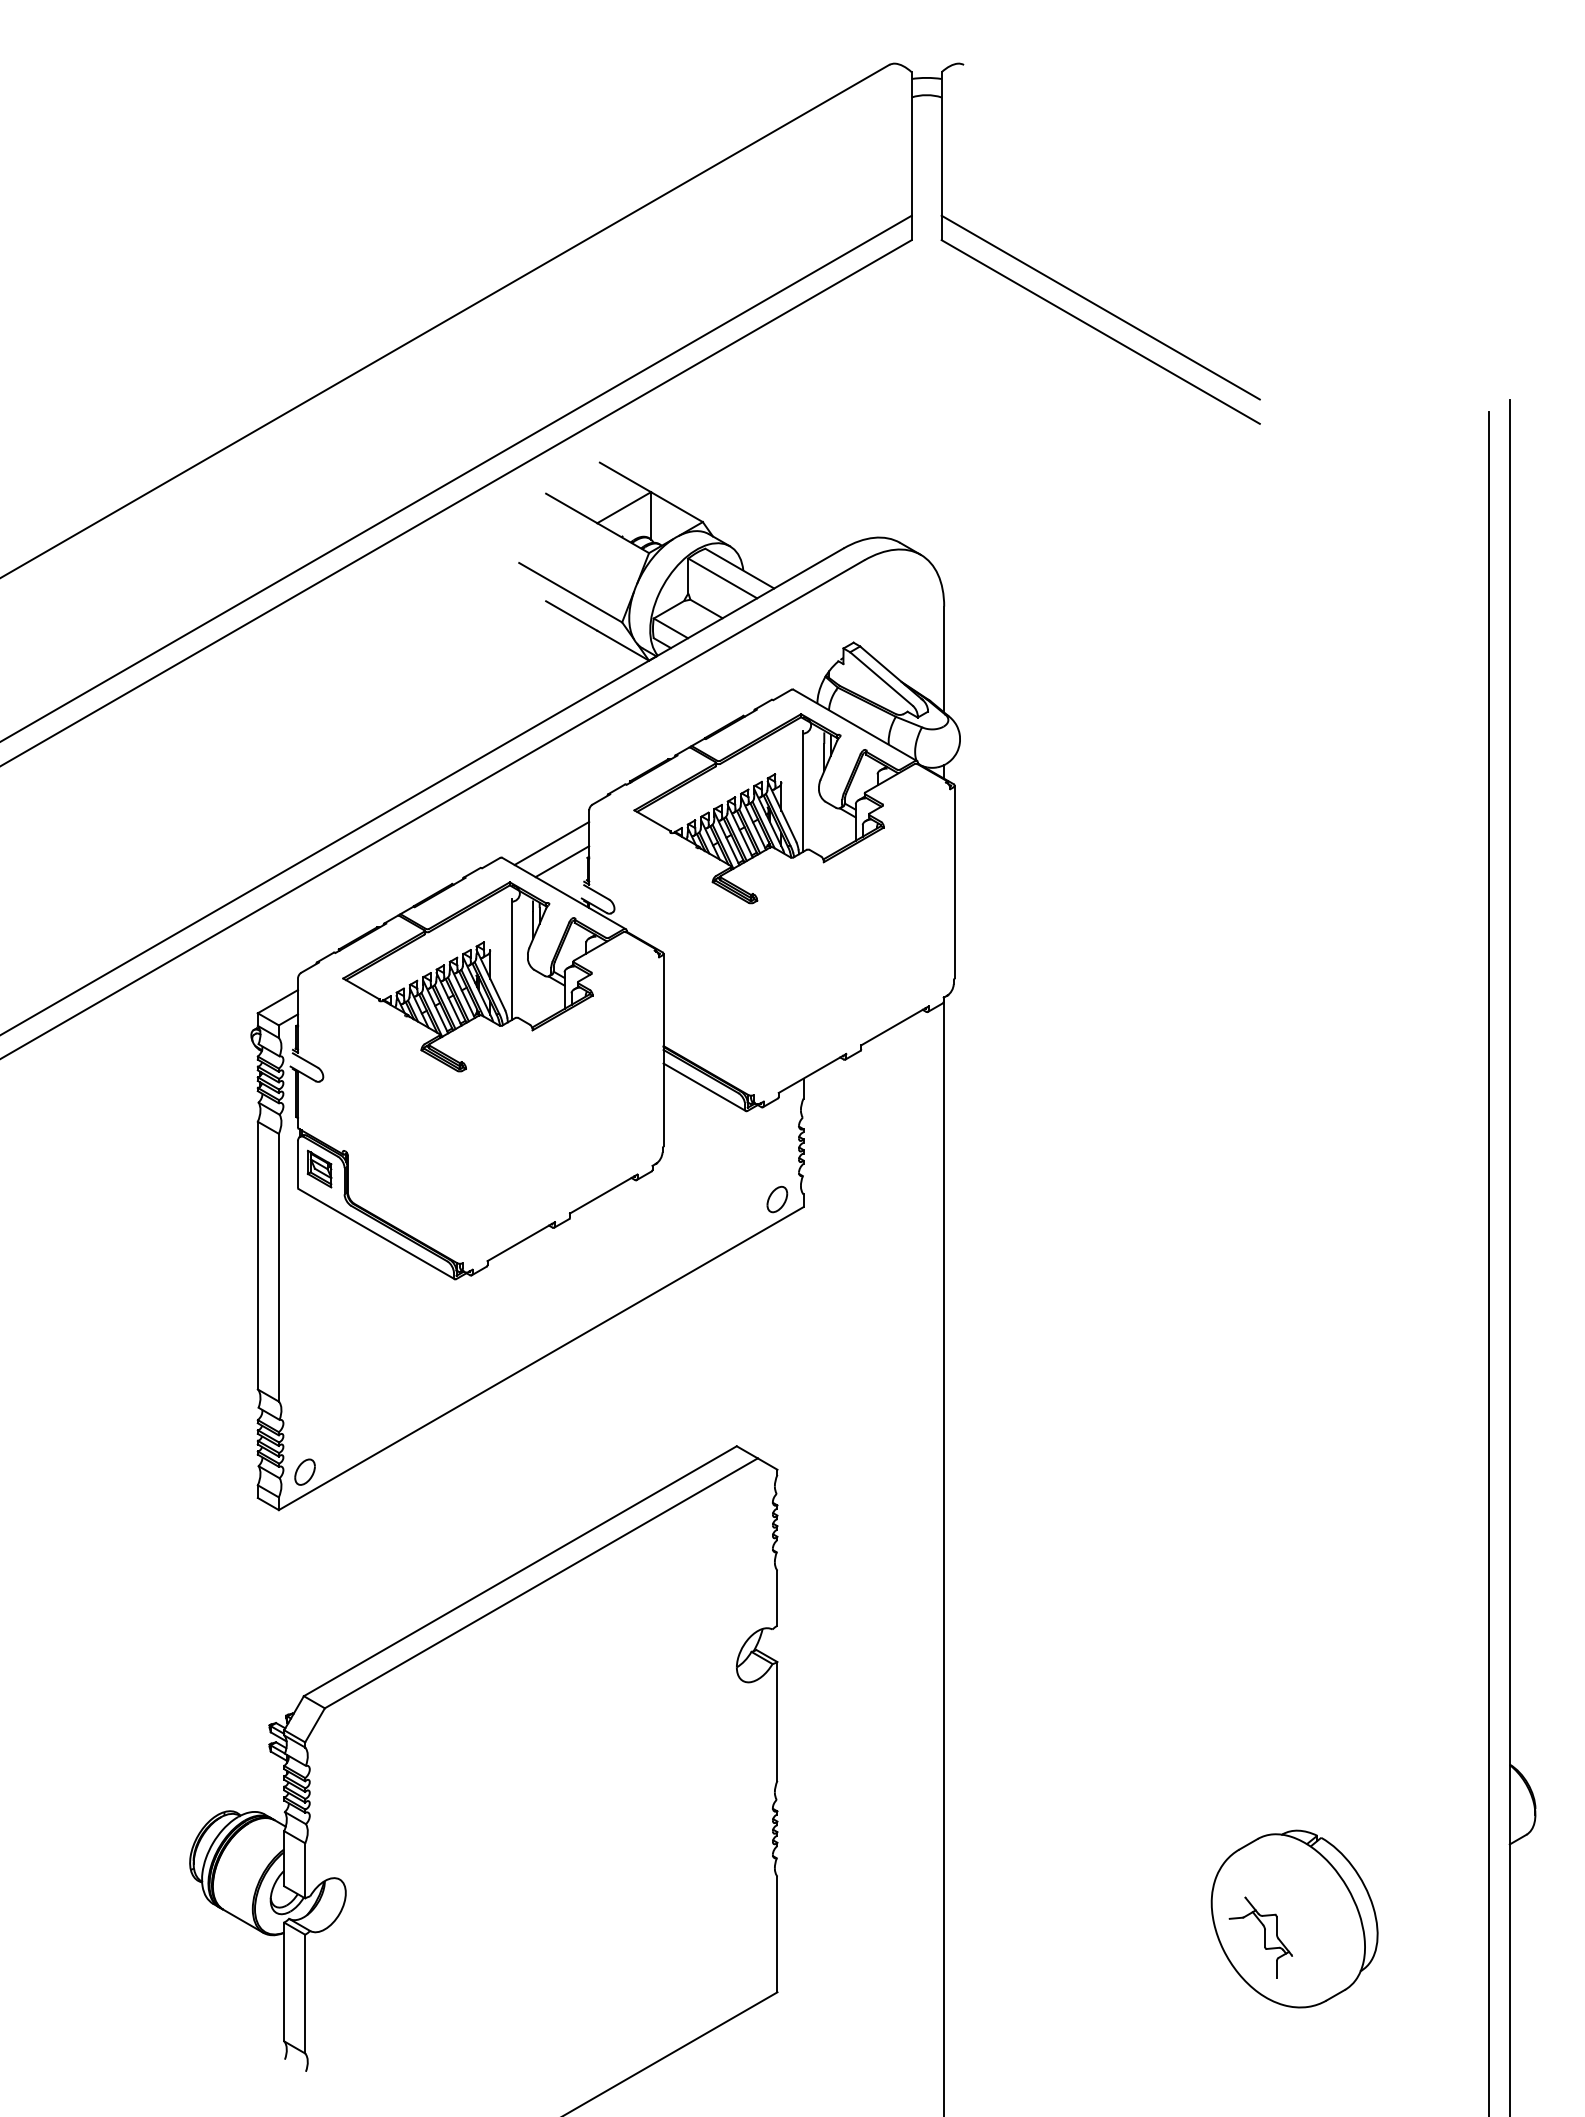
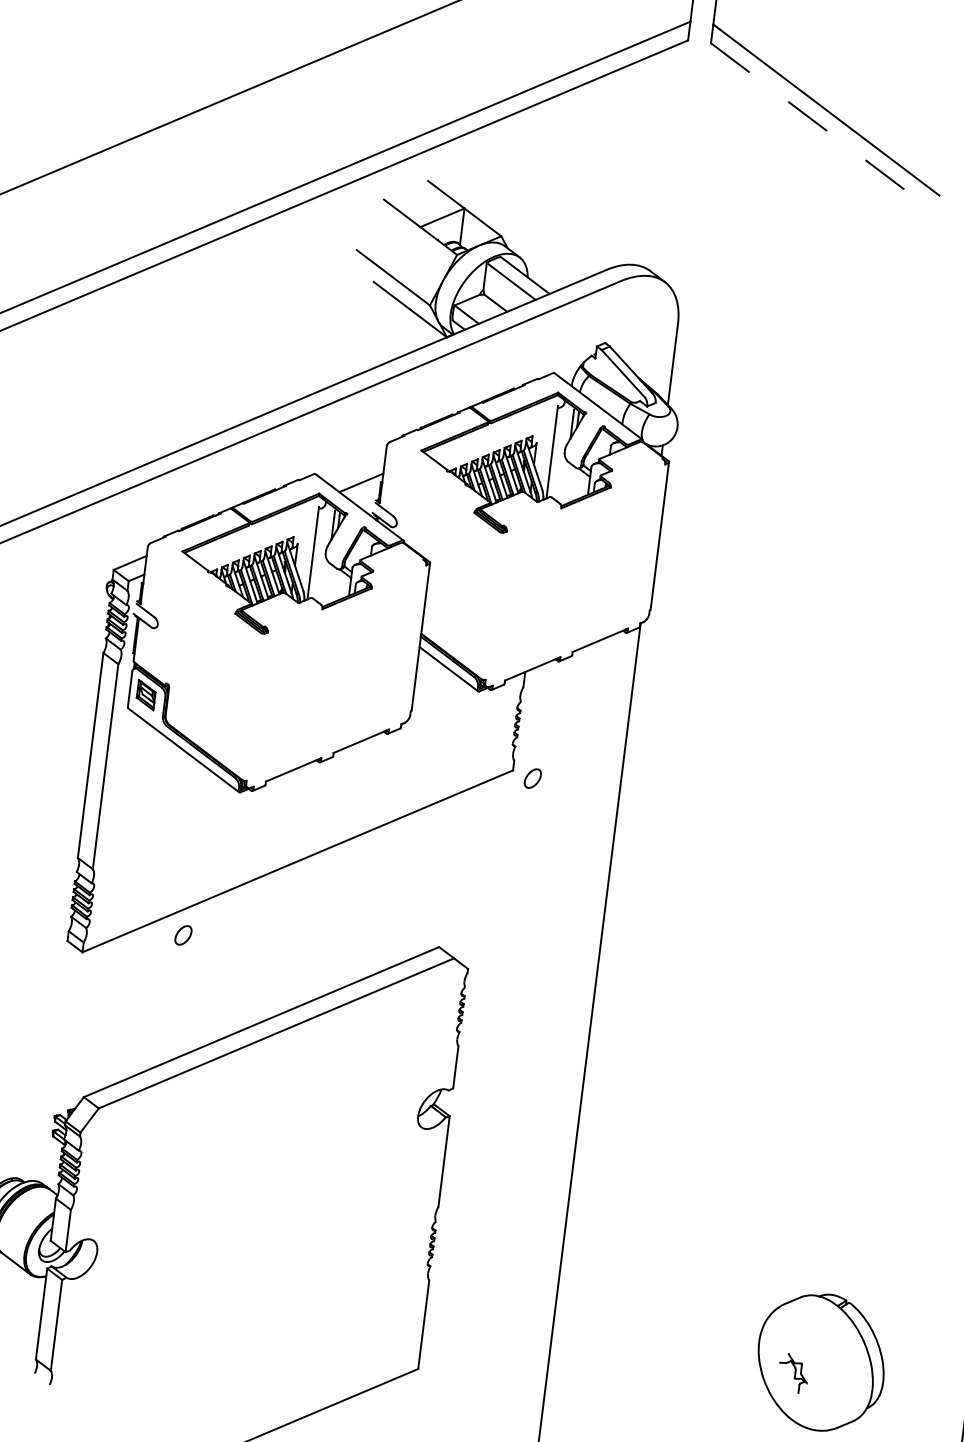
line: (1100, 332) -> (823, 129), solid -> dashed
line: (551, 842) -> (354, 467), removed
part: (777, 1199) -> (532, 778), moved
part: (304, 1471) -> (183, 934), moved
part: (1260, 1937) -> (793, 1373), size x0.6

